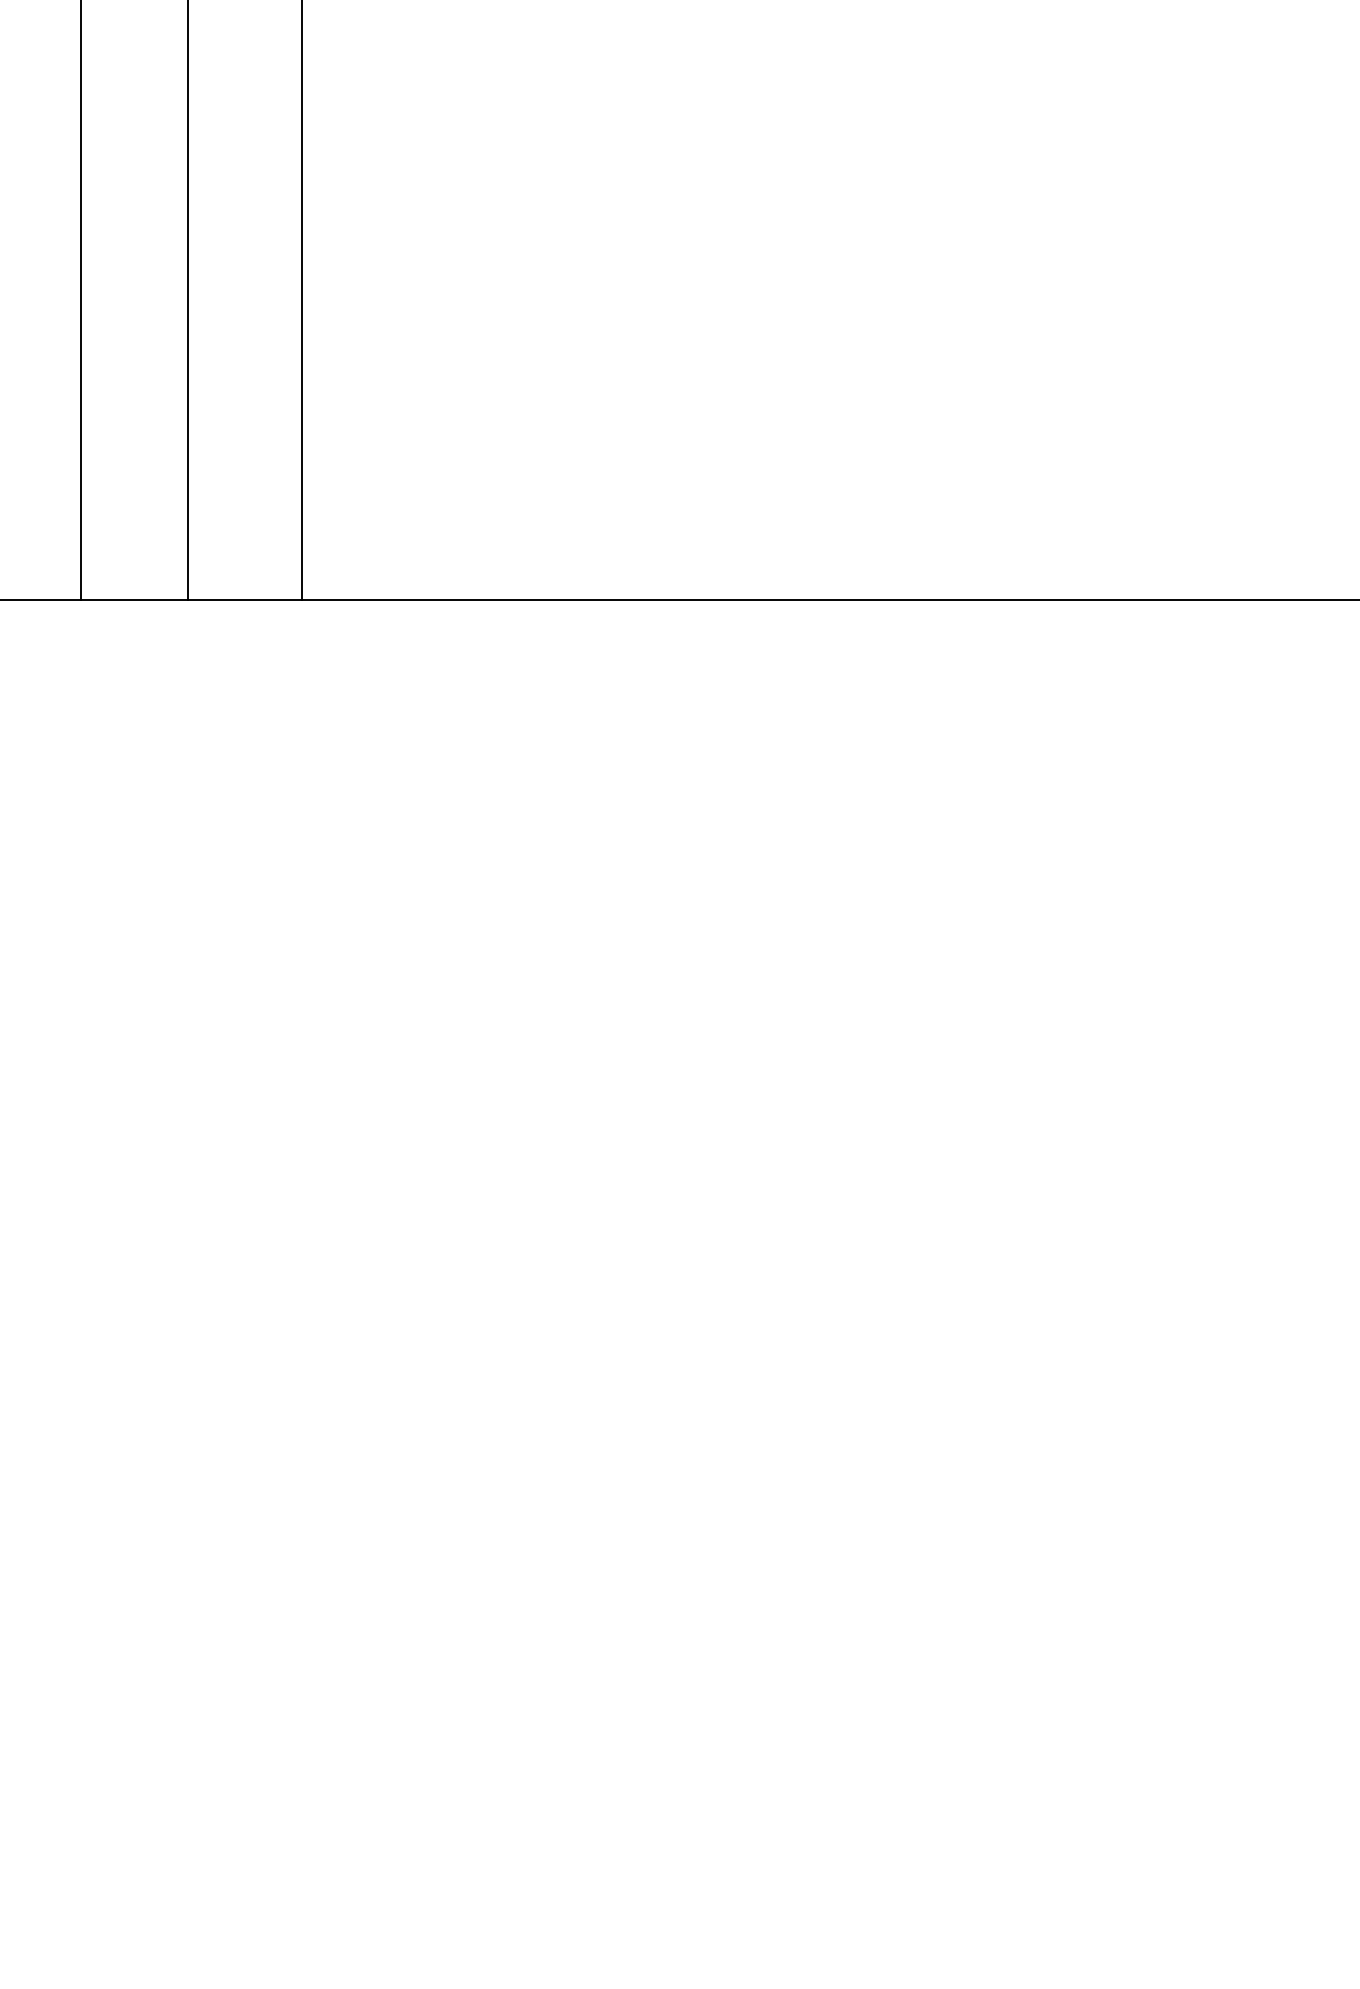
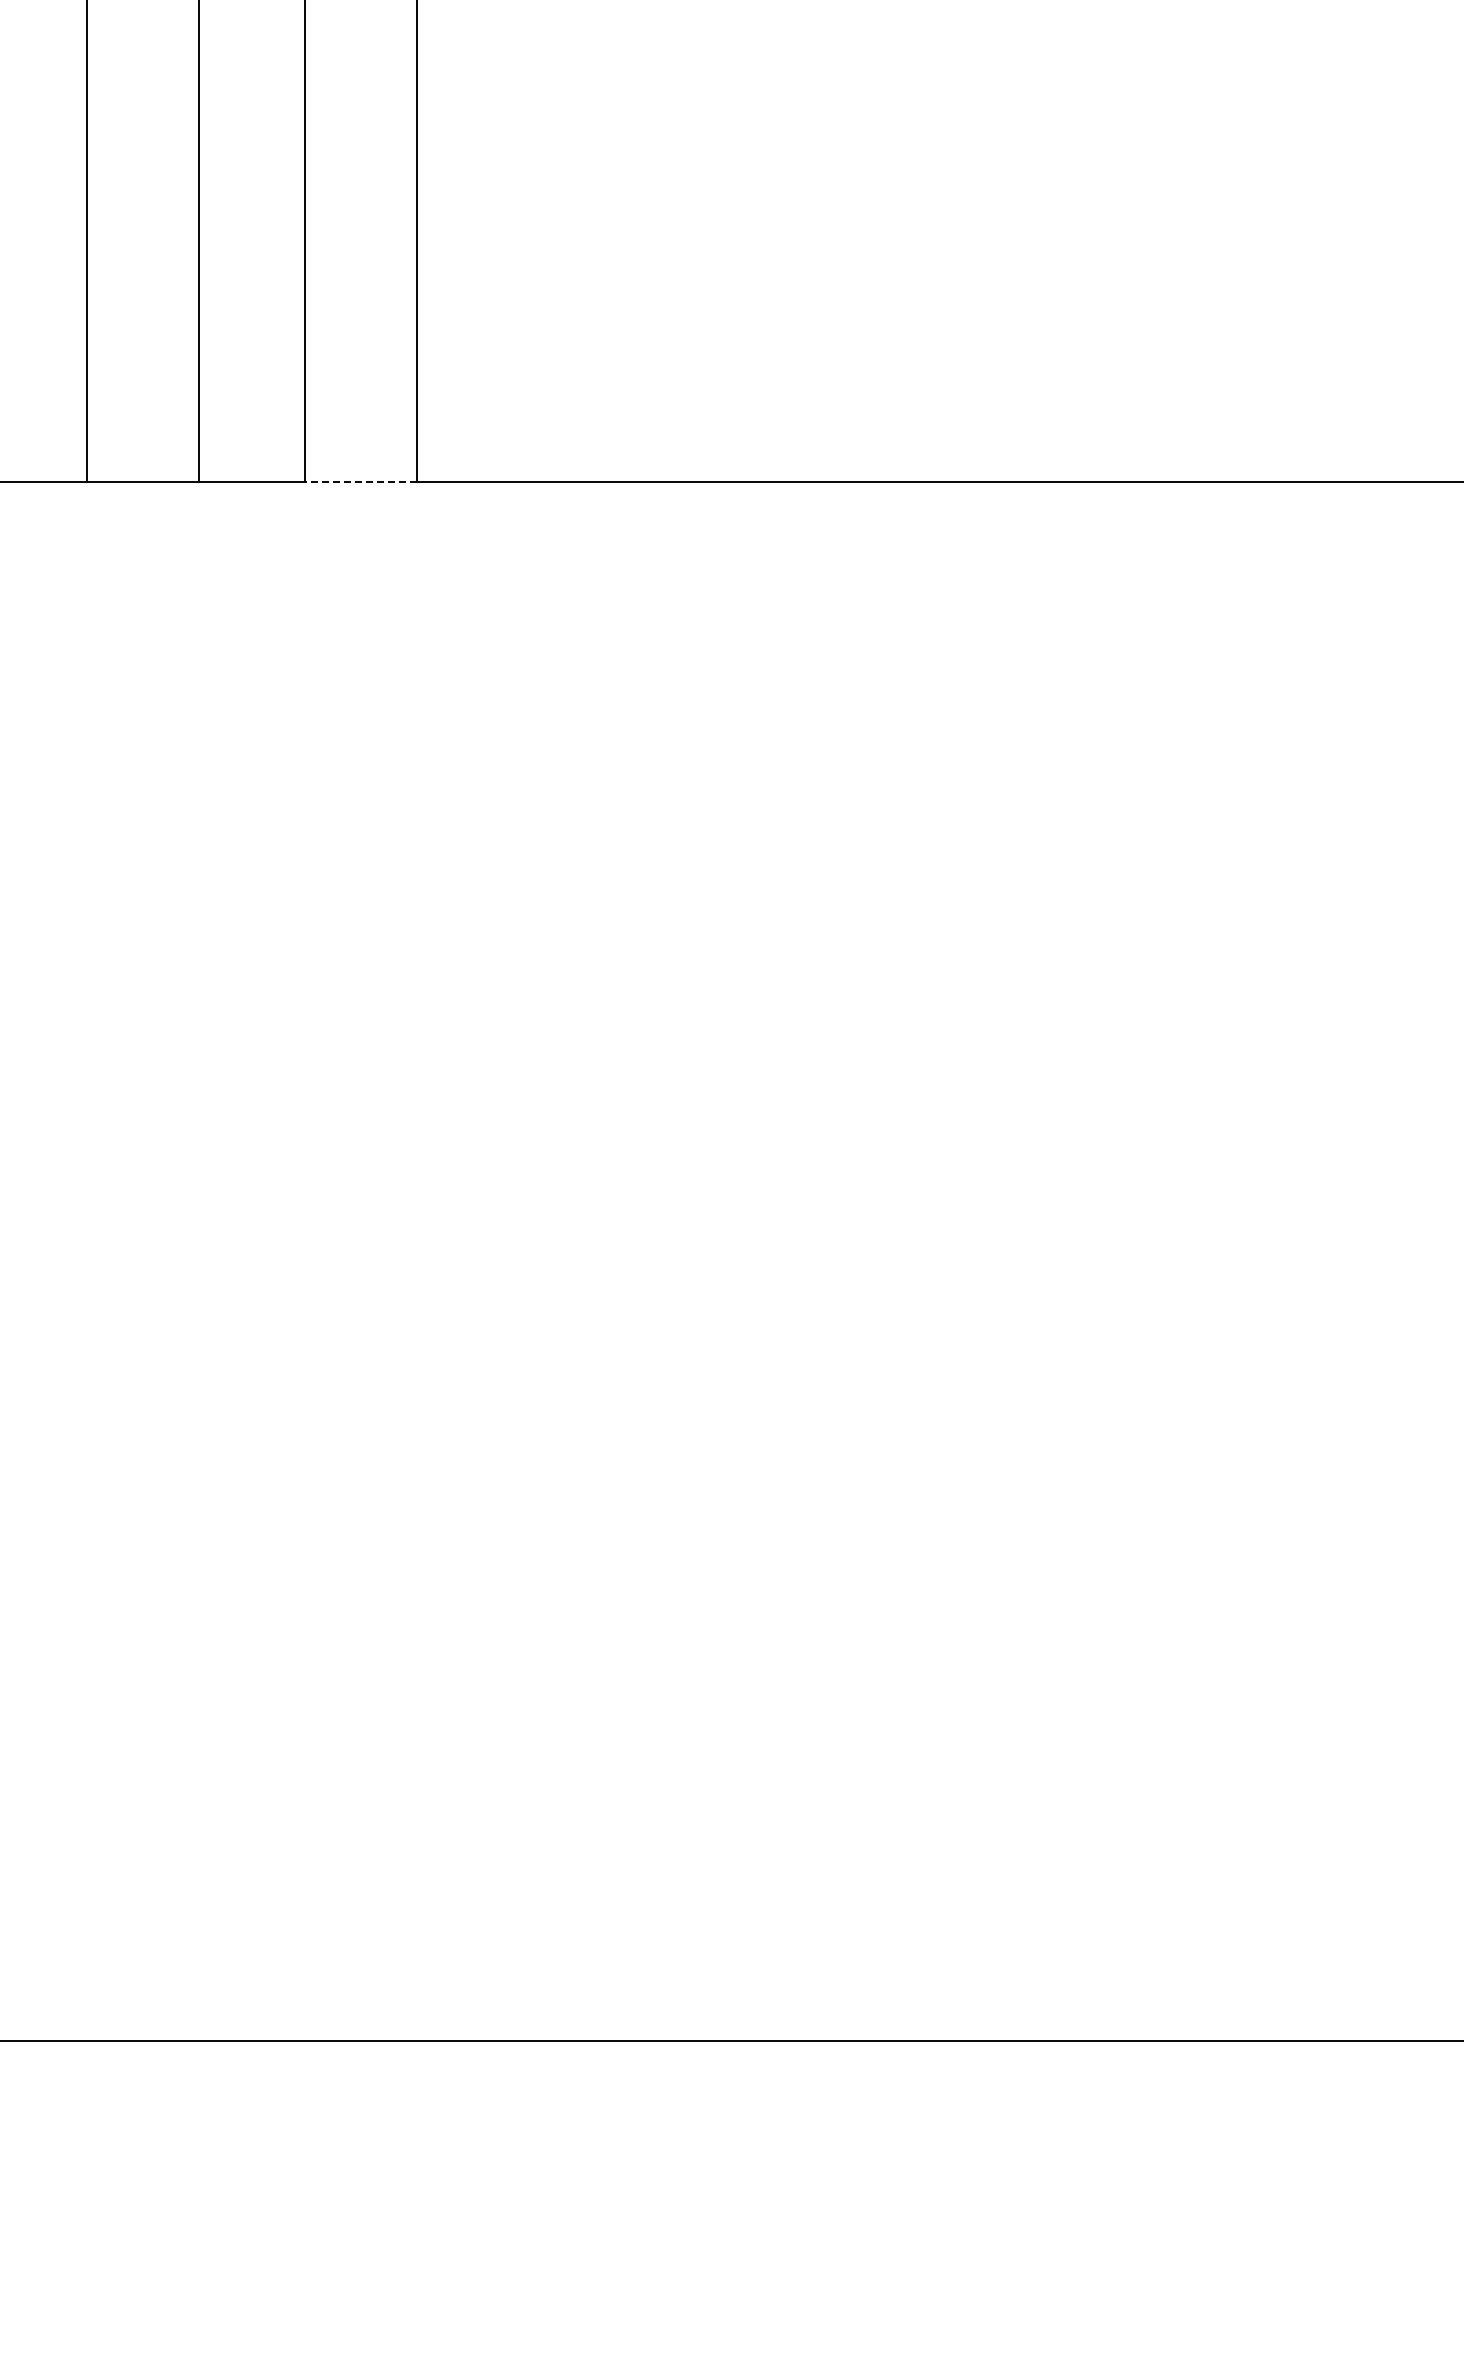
line: (244, 599) -> (360, 481), solid -> dashed

